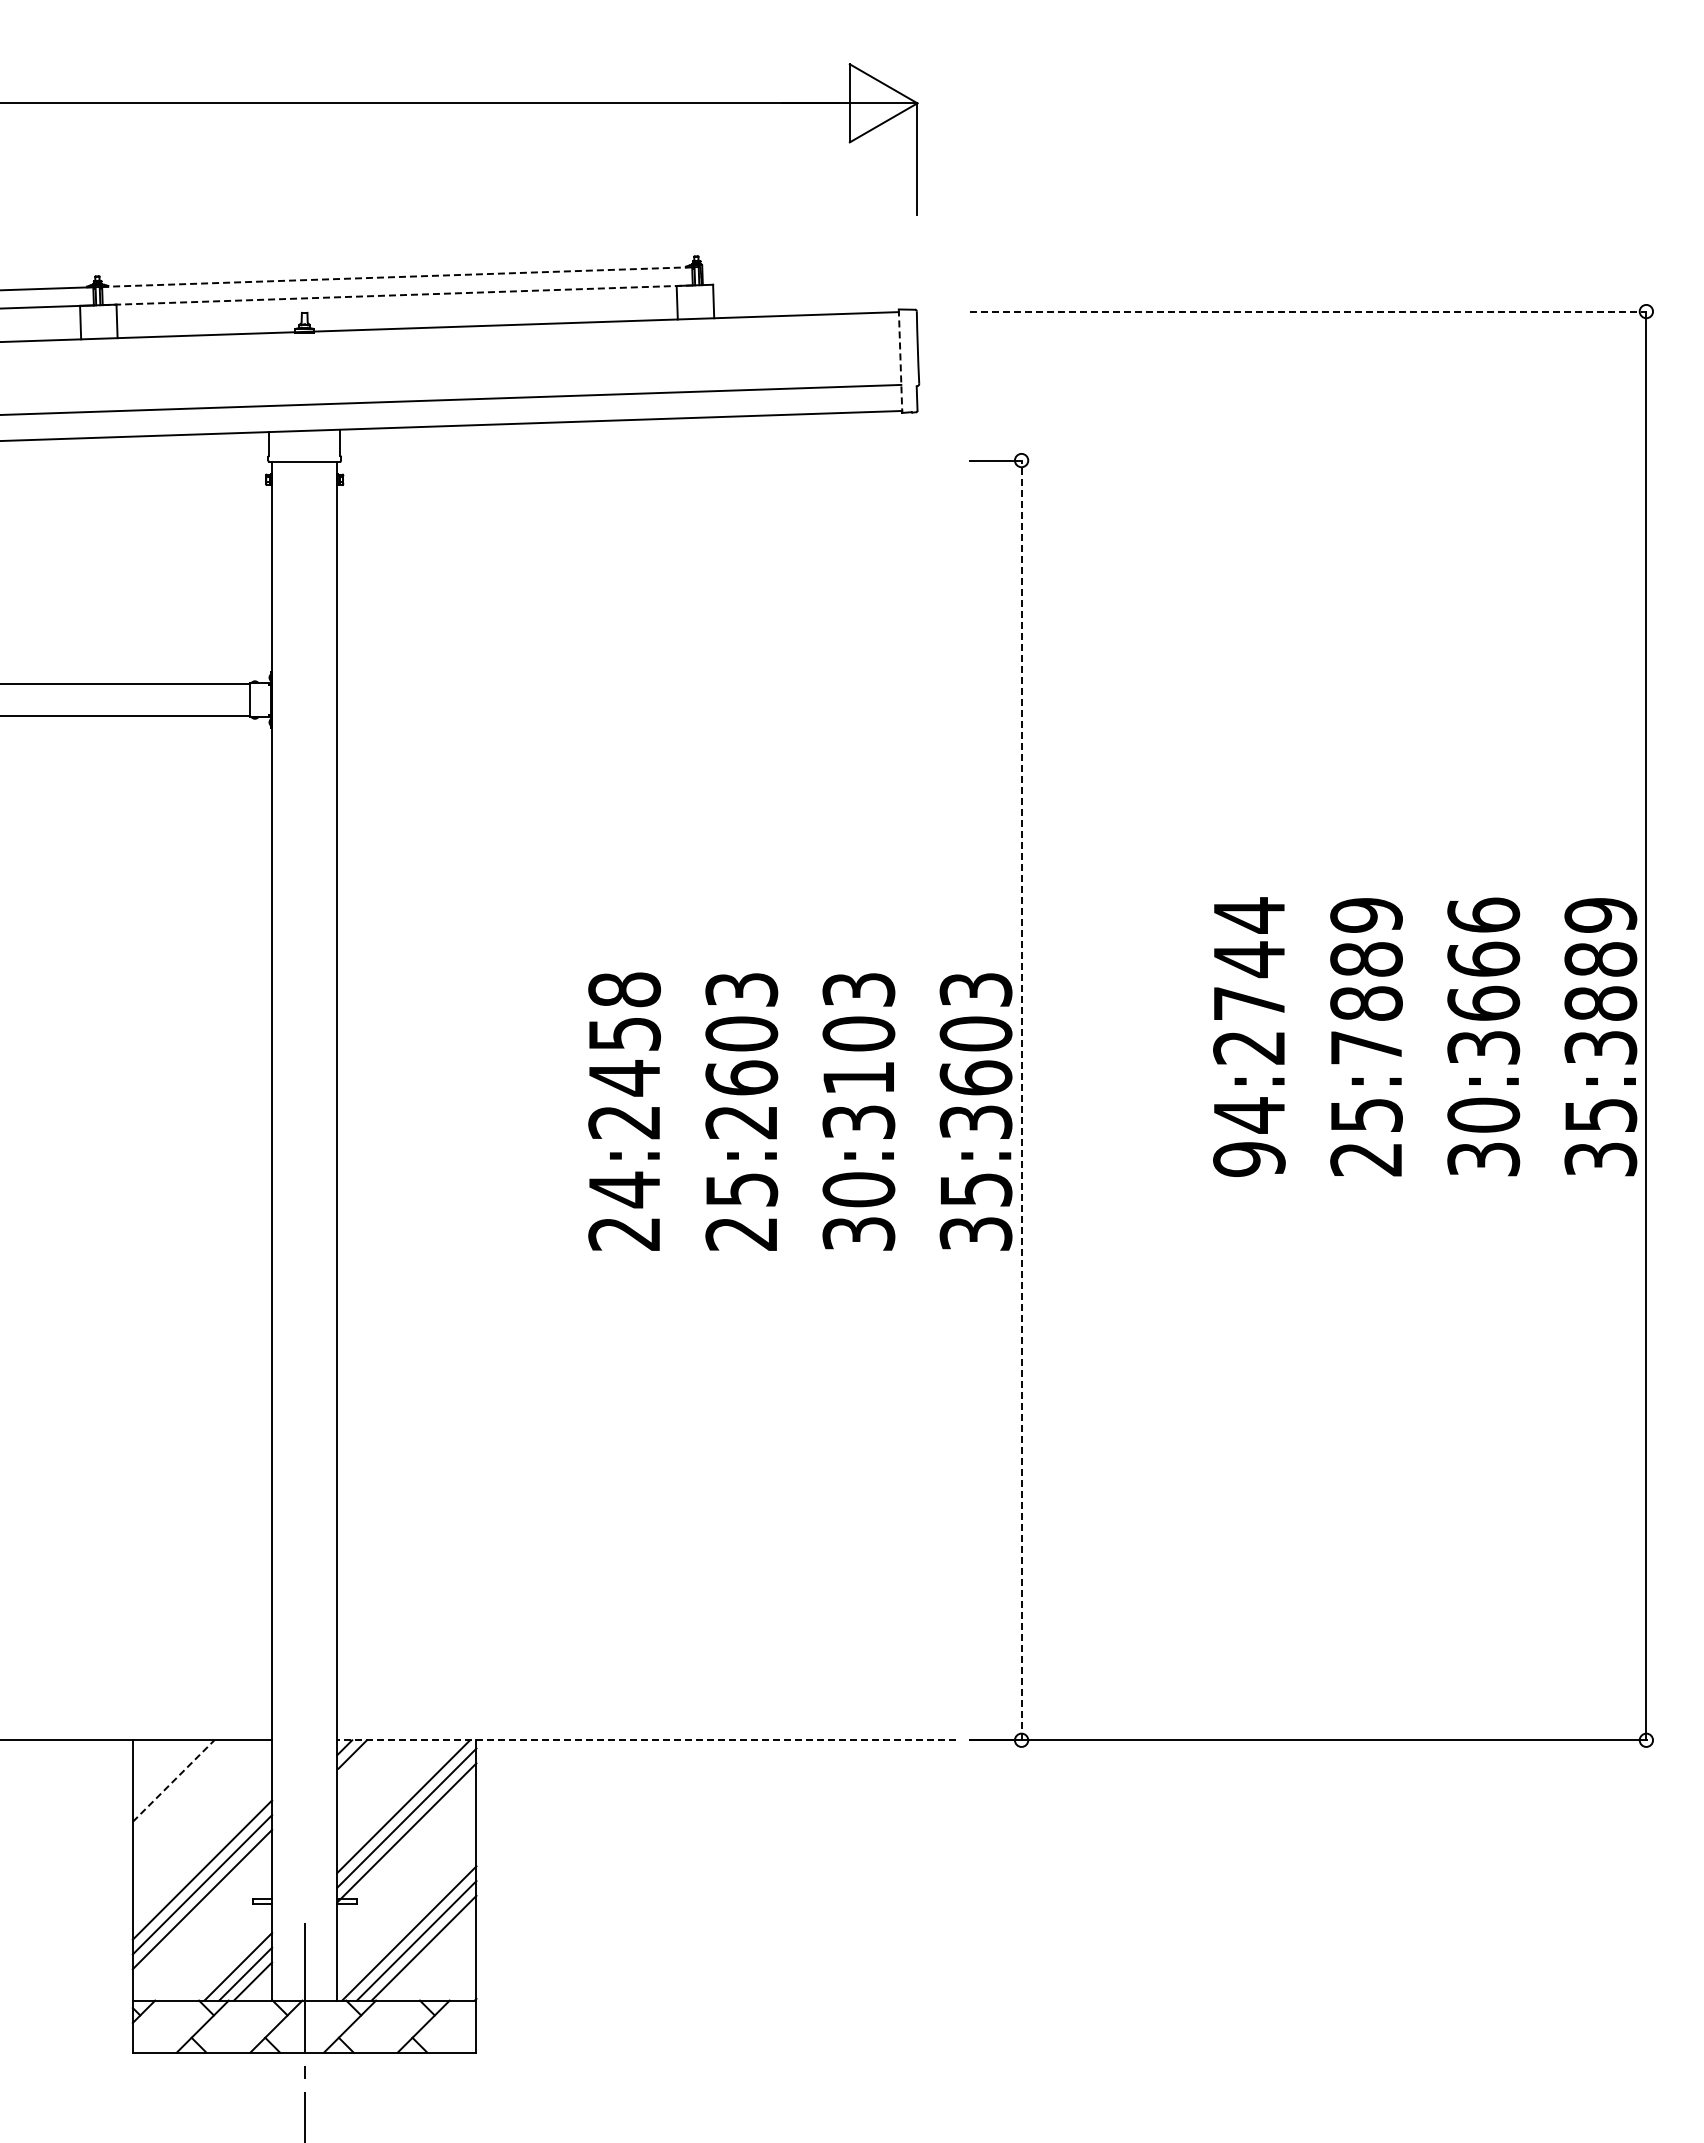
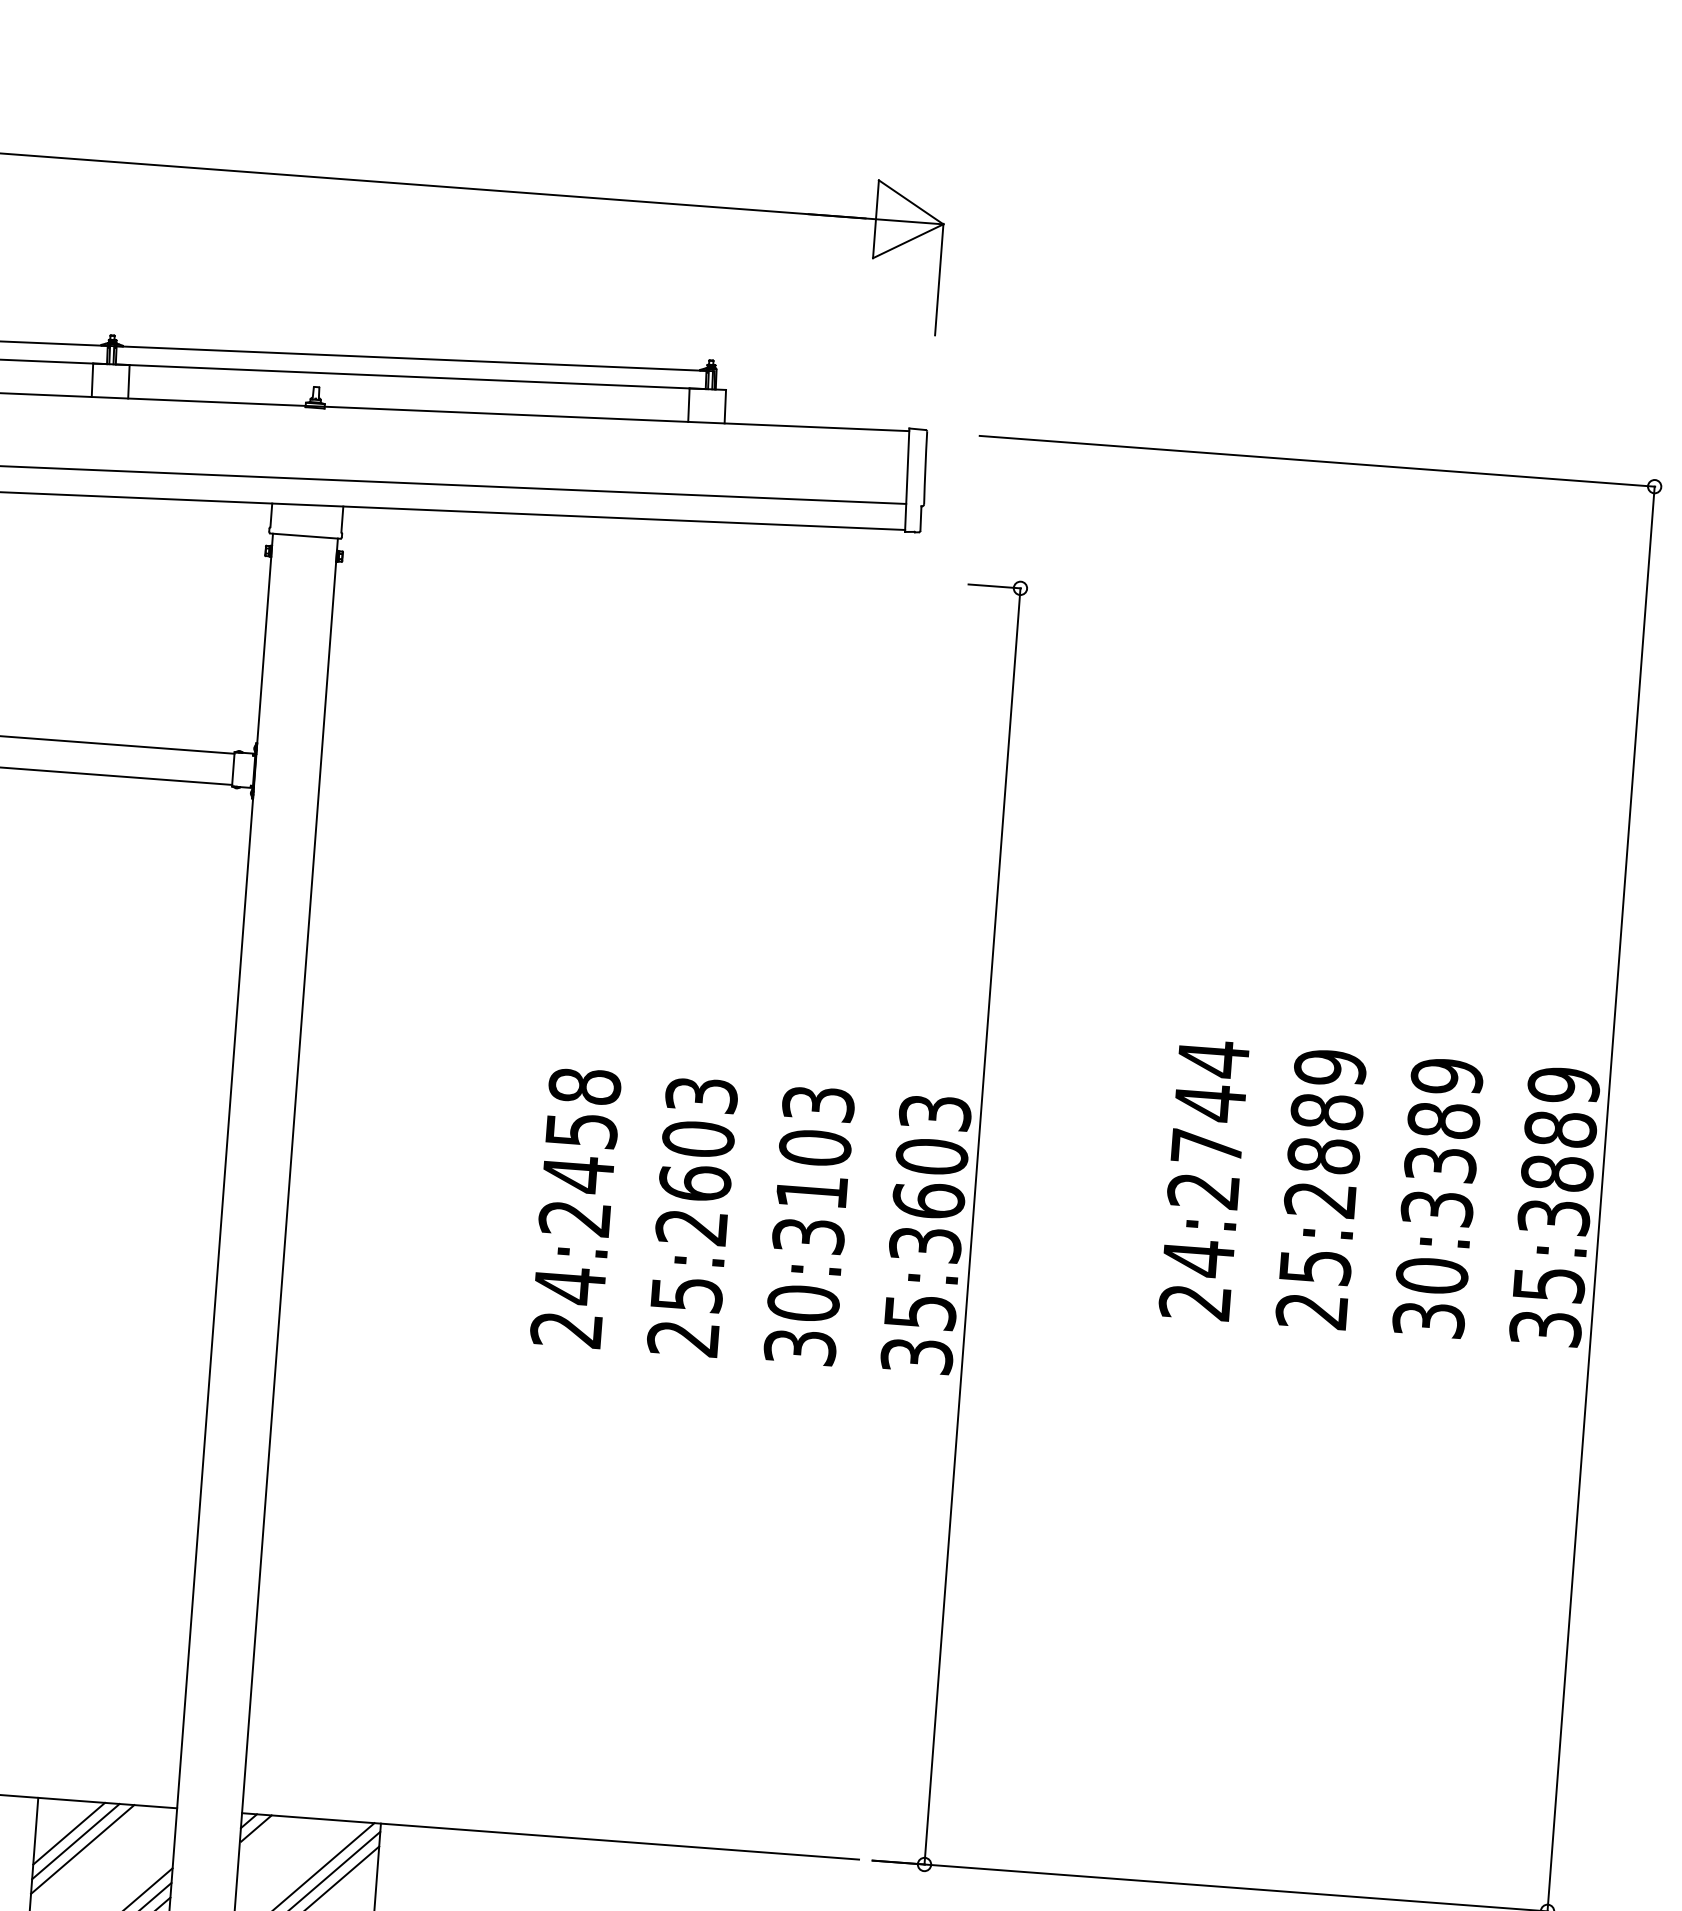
line: (397, 277) -> (411, 359), dashed -> solid
line: (397, 295) -> (410, 376), dashed -> solid
line: (1308, 311) -> (1317, 461), dashed -> solid
line: (900, 360) -> (907, 479), dashed -> solid
text: (1483, 958) -> (1443, 1119), 30:3666 -> 30:3389
text: (1365, 1047) -> (1319, 1199), 25:7889 -> 25:2889
line: (1021, 1100) -> (972, 1226), dashed -> solid
text: (1249, 1159) -> (1195, 1302), 94:2744 -> 24:2744
line: (646, 1740) -> (550, 1836), dashed -> solid
line: (165, 1773) -> (68, 1833), added
line: (173, 1781) -> (75, 1842), dashed -> solid
line: (180, 1788) -> (82, 1849), added

